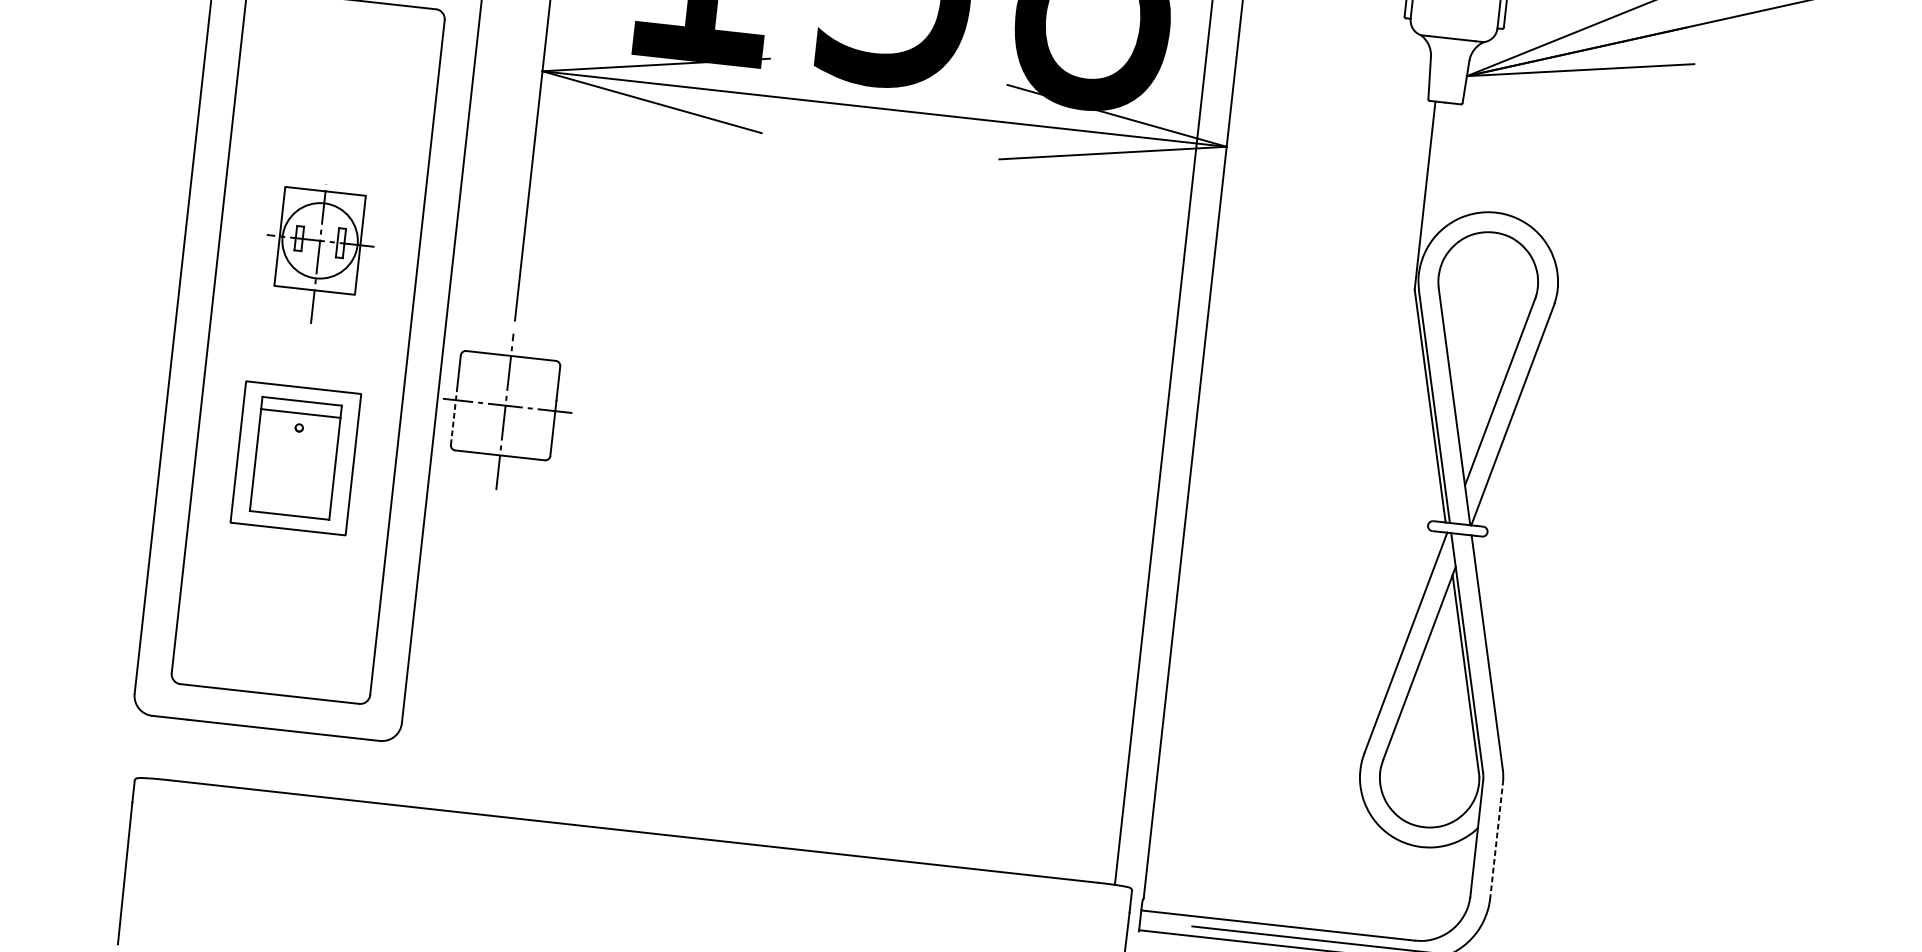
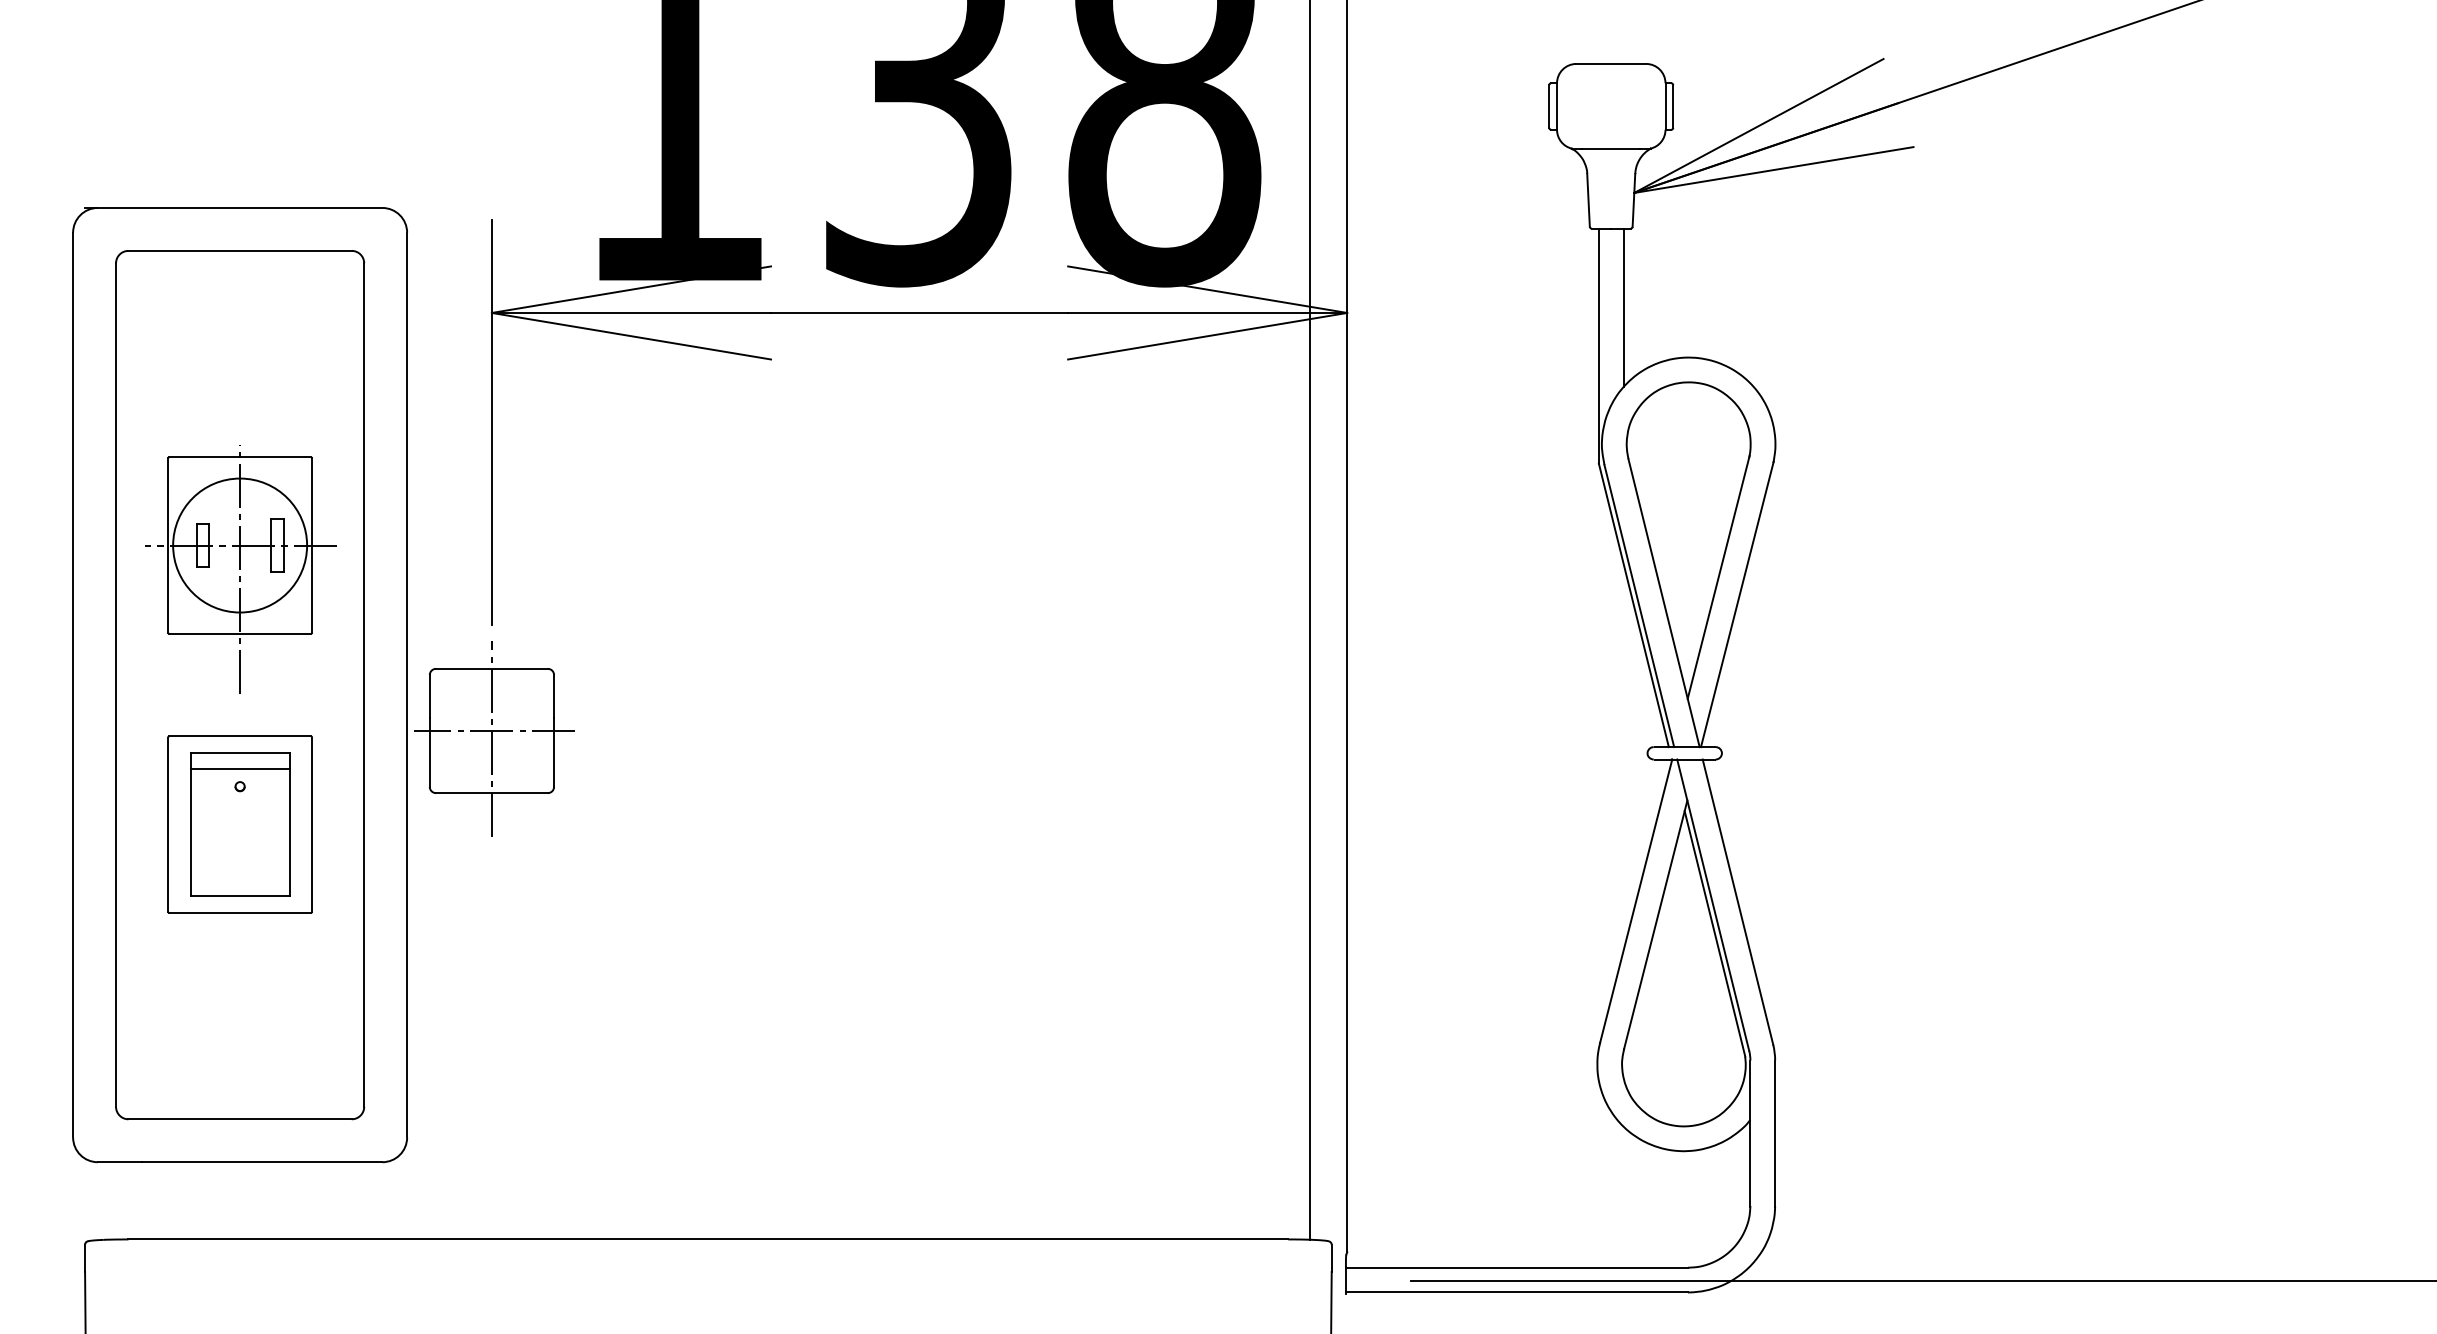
line: (1448, 166) -> (1623, 307), added
part: (318, 254) -> (240, 569), size x1.43
line: (453, 416) -> (429, 751), dashed -> solid
line: (1496, 841) -> (1775, 1133), dashed -> solid

